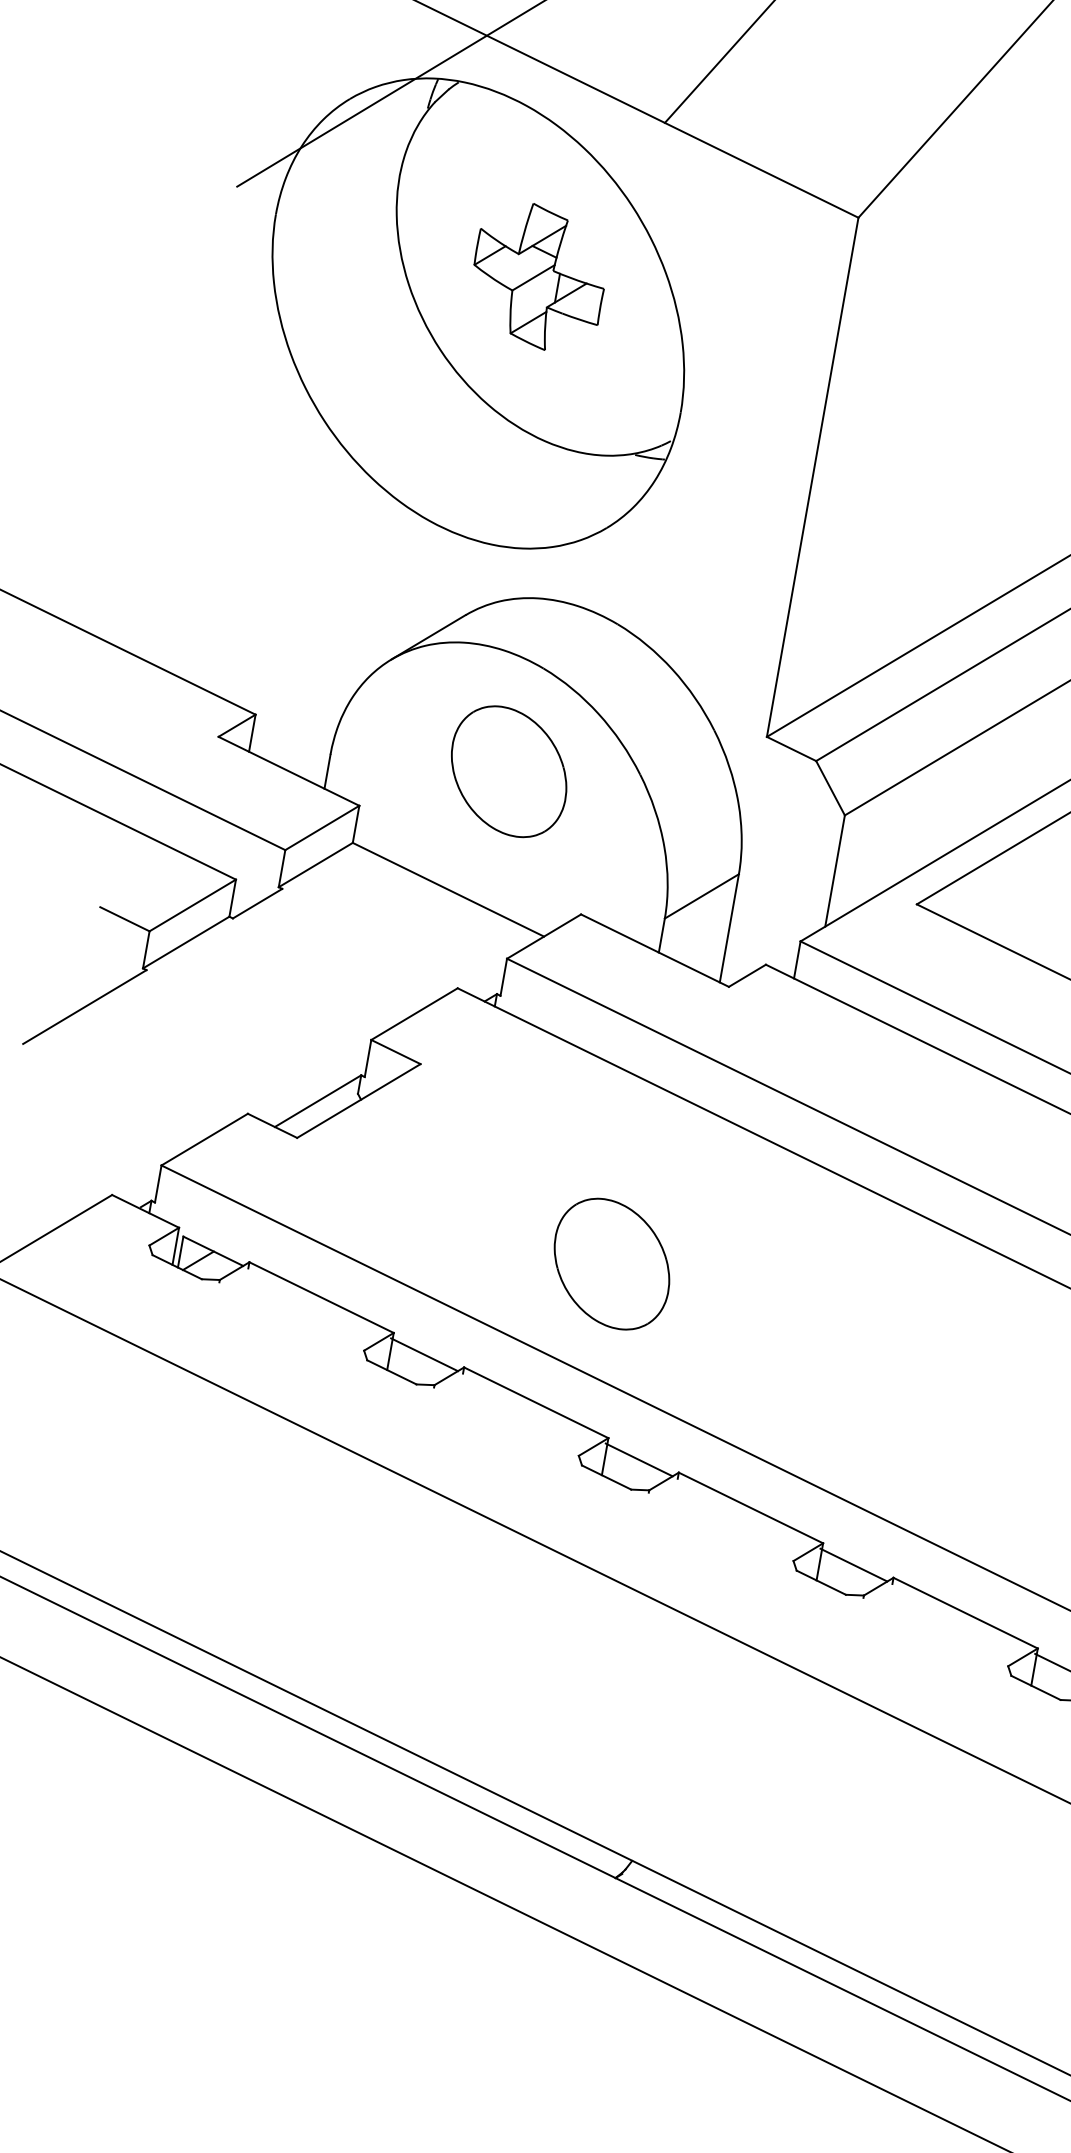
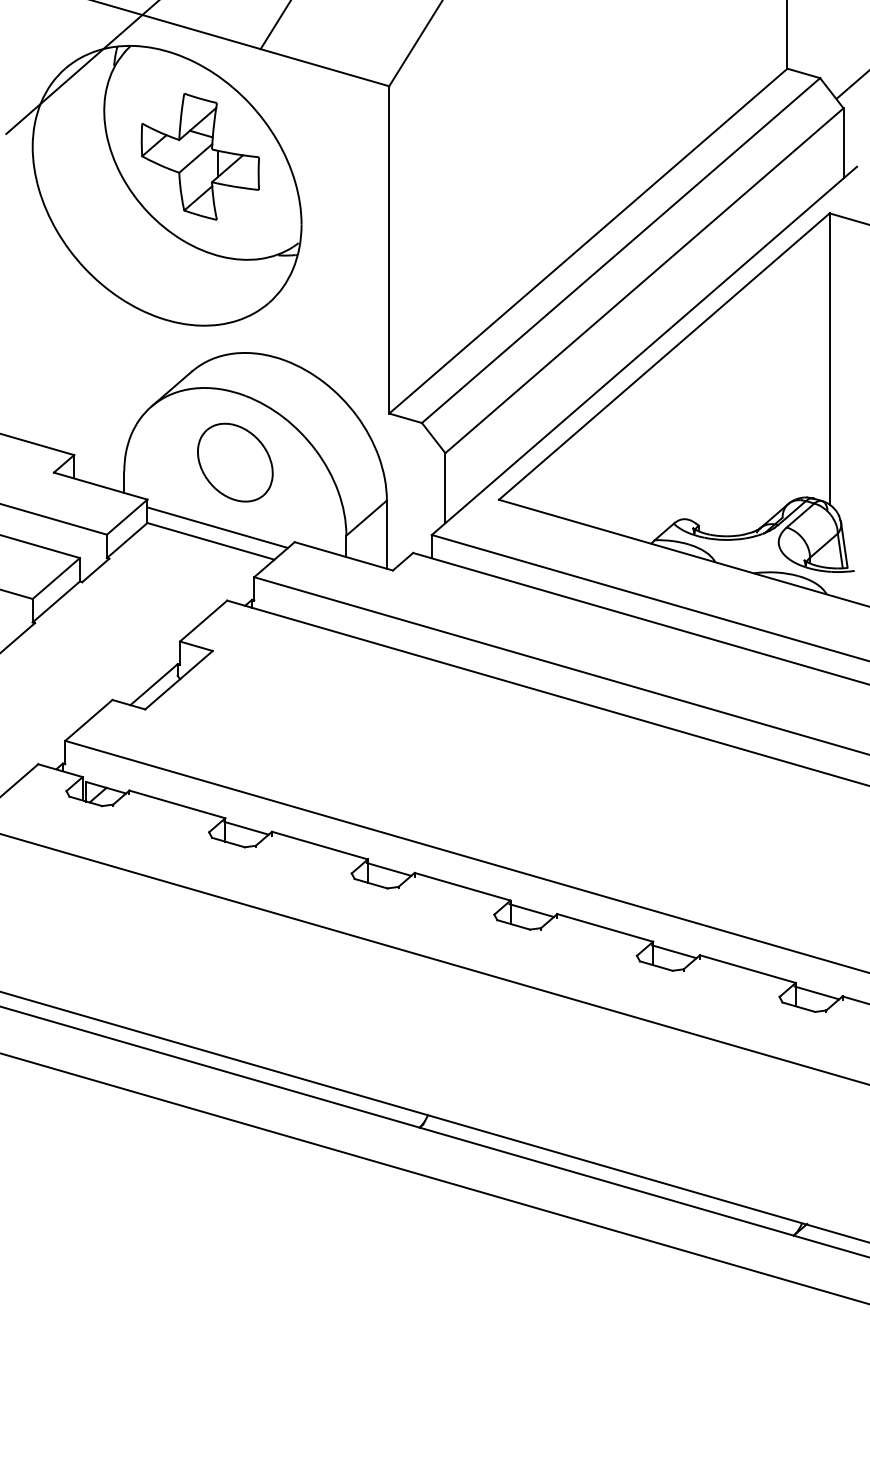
part: (537, 276) -> (199, 156), size x1.43
line: (462, 869) -> (217, 527), added
part: (612, 1263) -> (351, 752), removed

